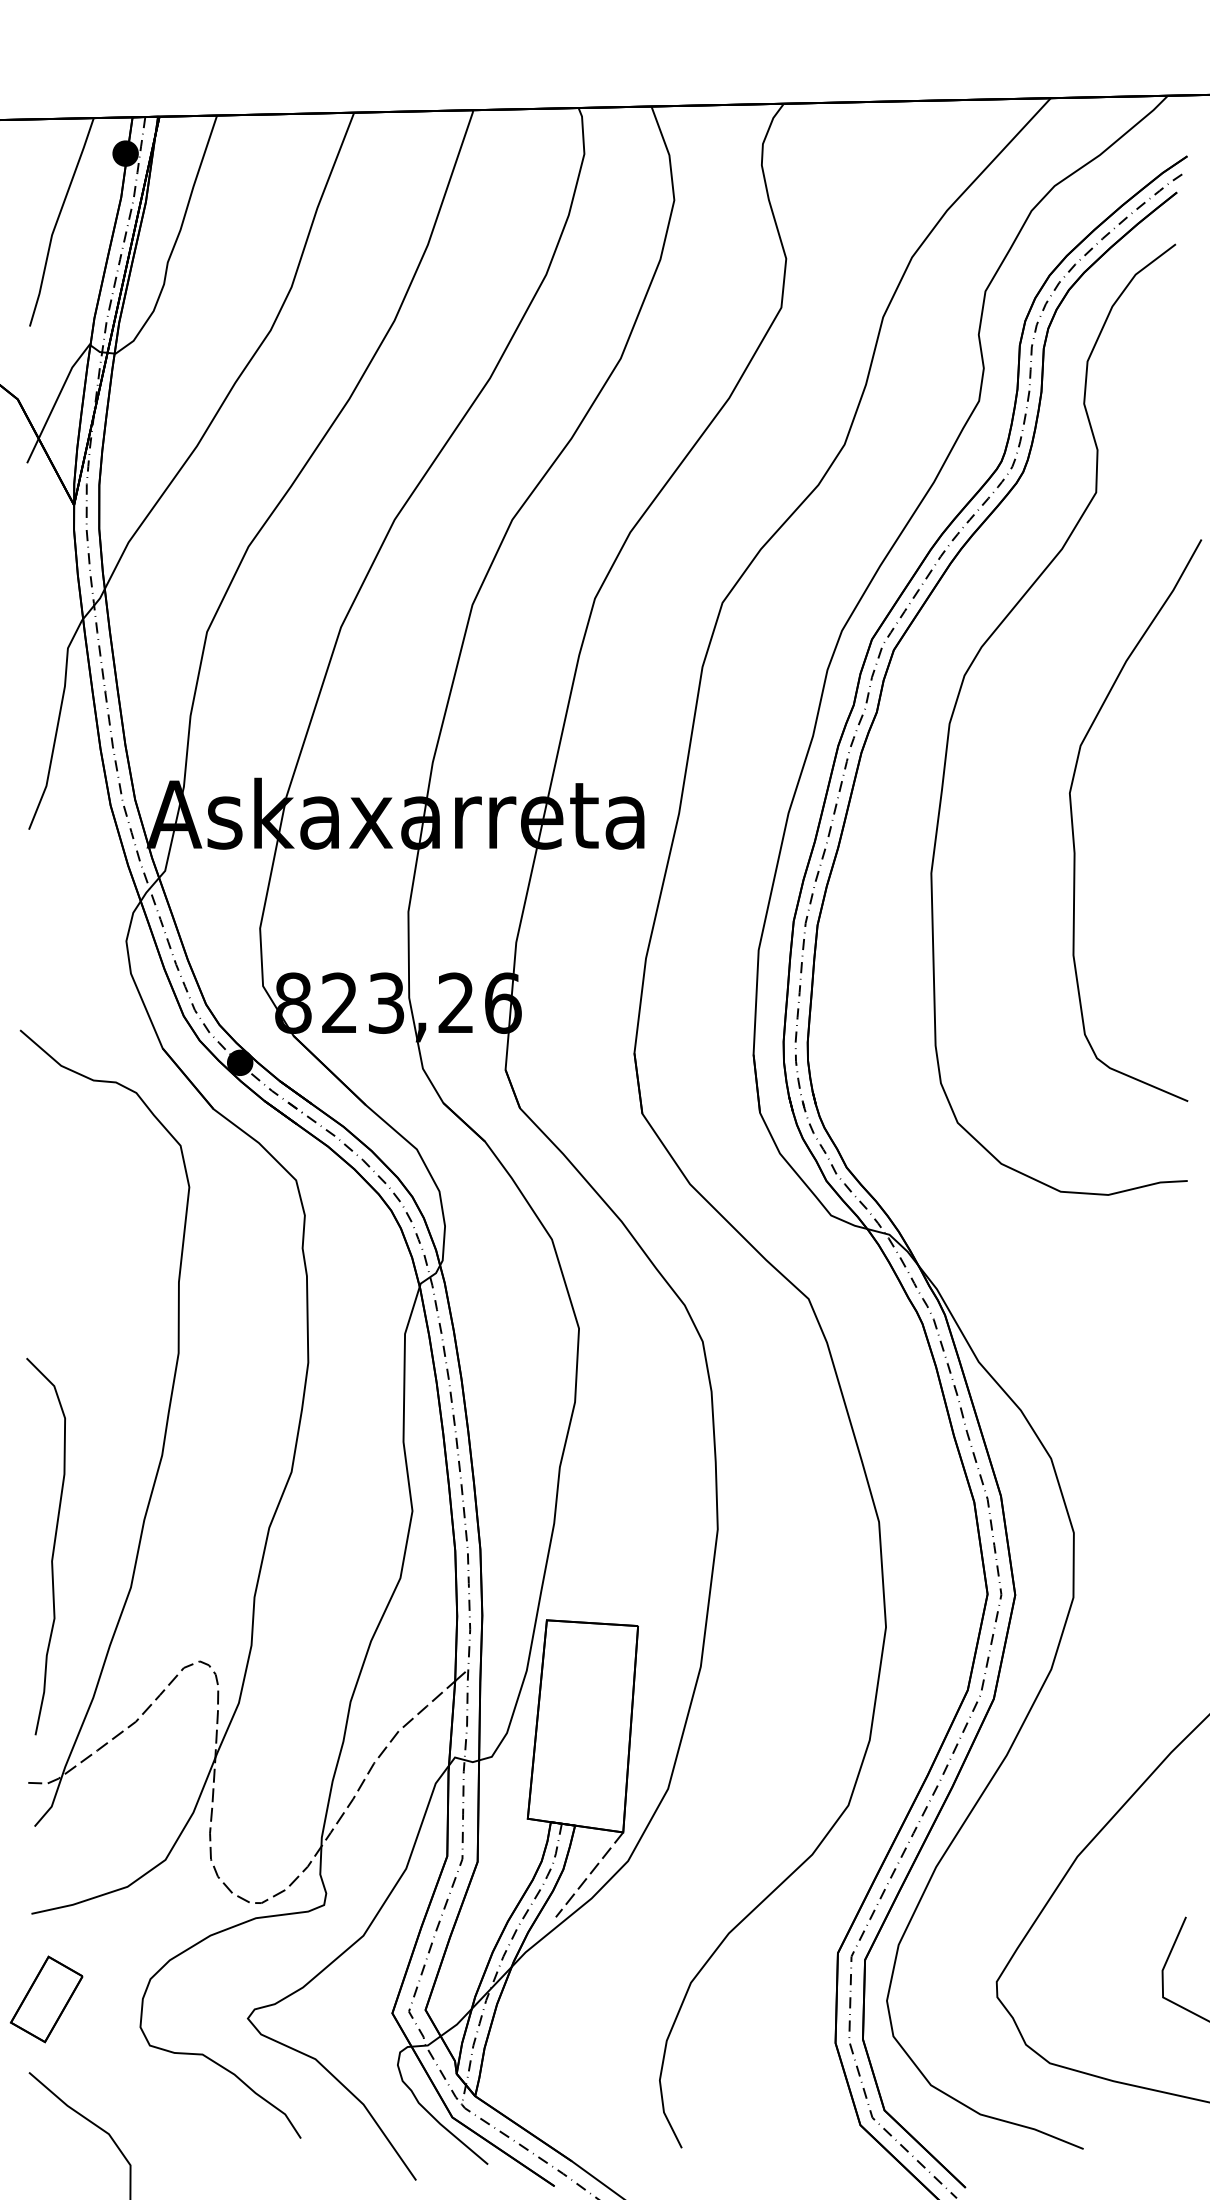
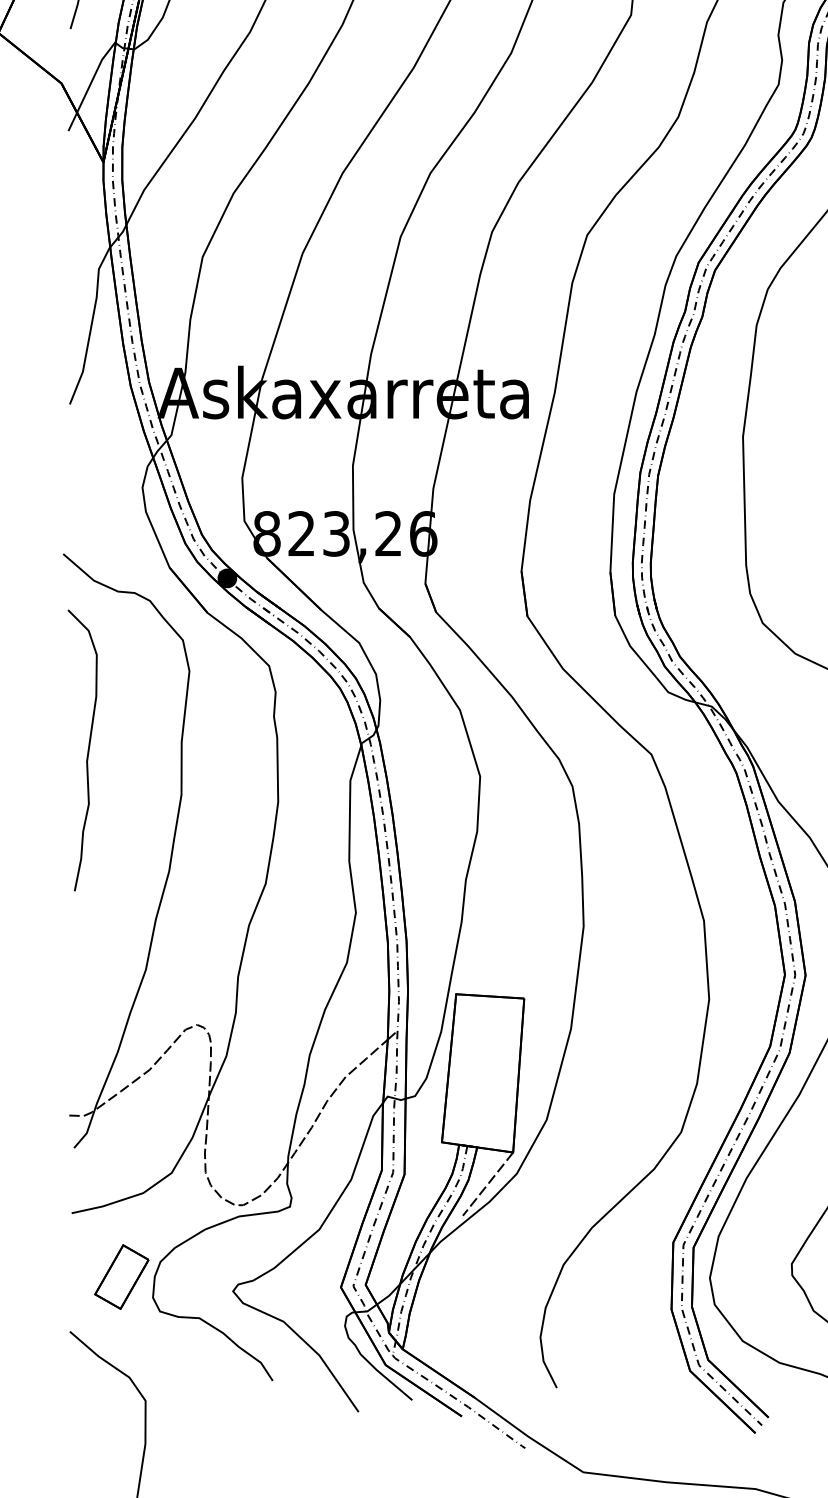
curve: (52, 1549) -> (87, 752), moved
part: (46, 1999) -> (121, 1277), moved

